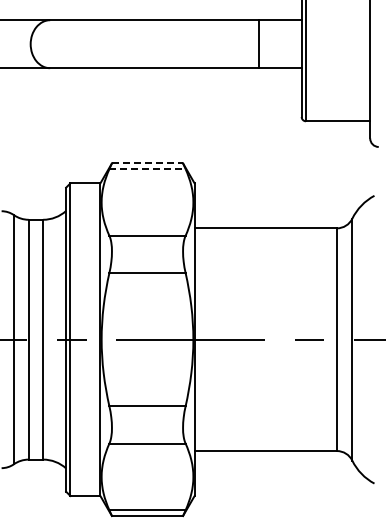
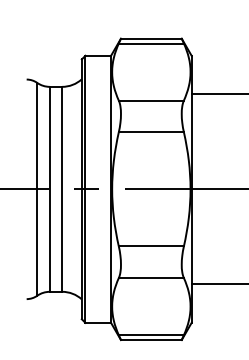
line: (147, 163) -> (151, 38), dashed -> solid
line: (148, 169) -> (152, 43), dashed -> solid

